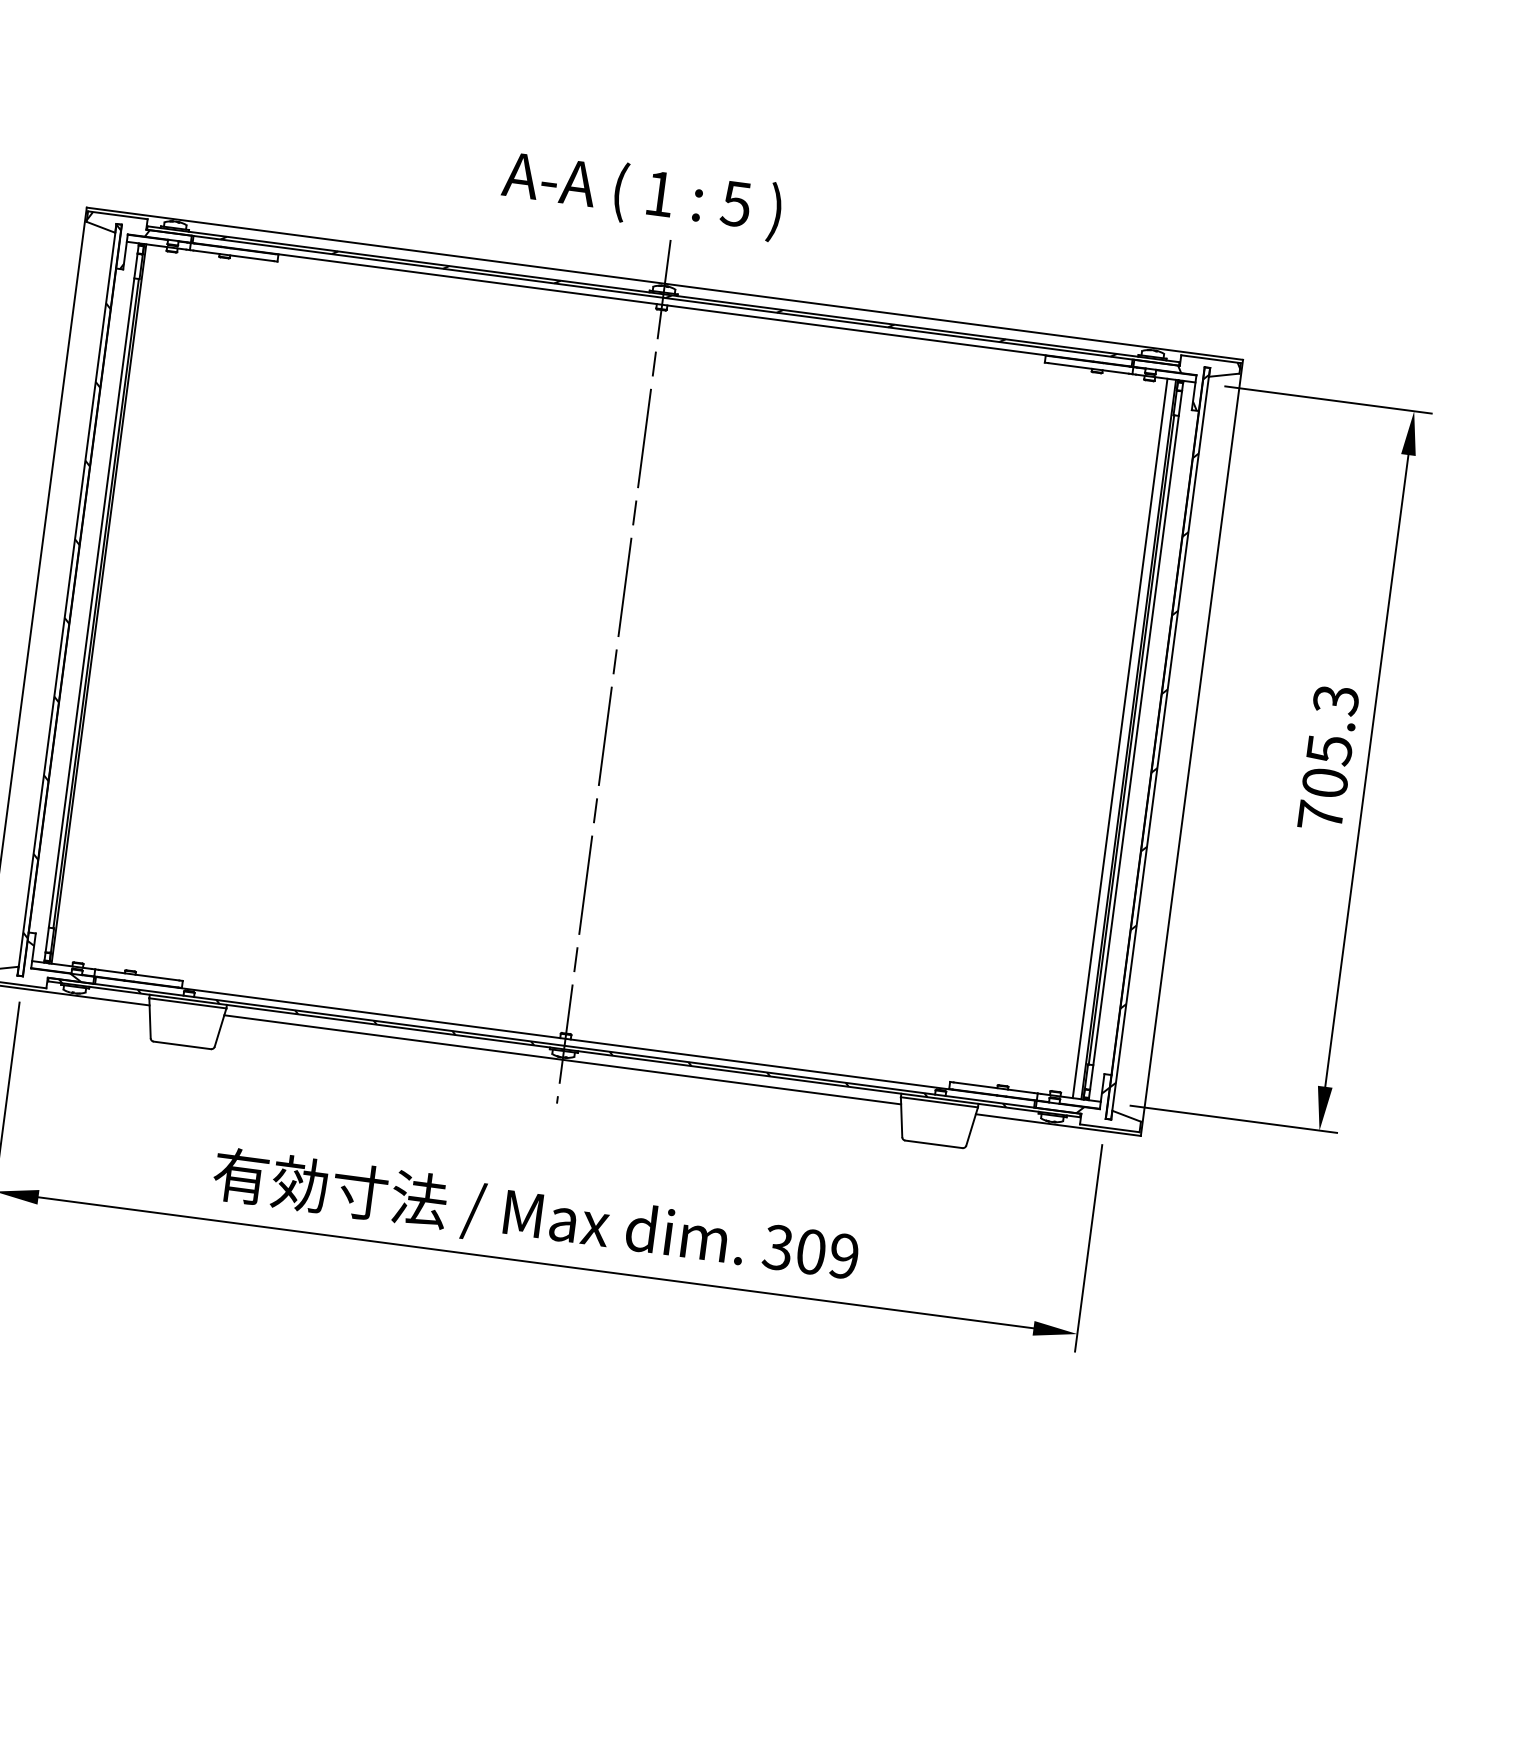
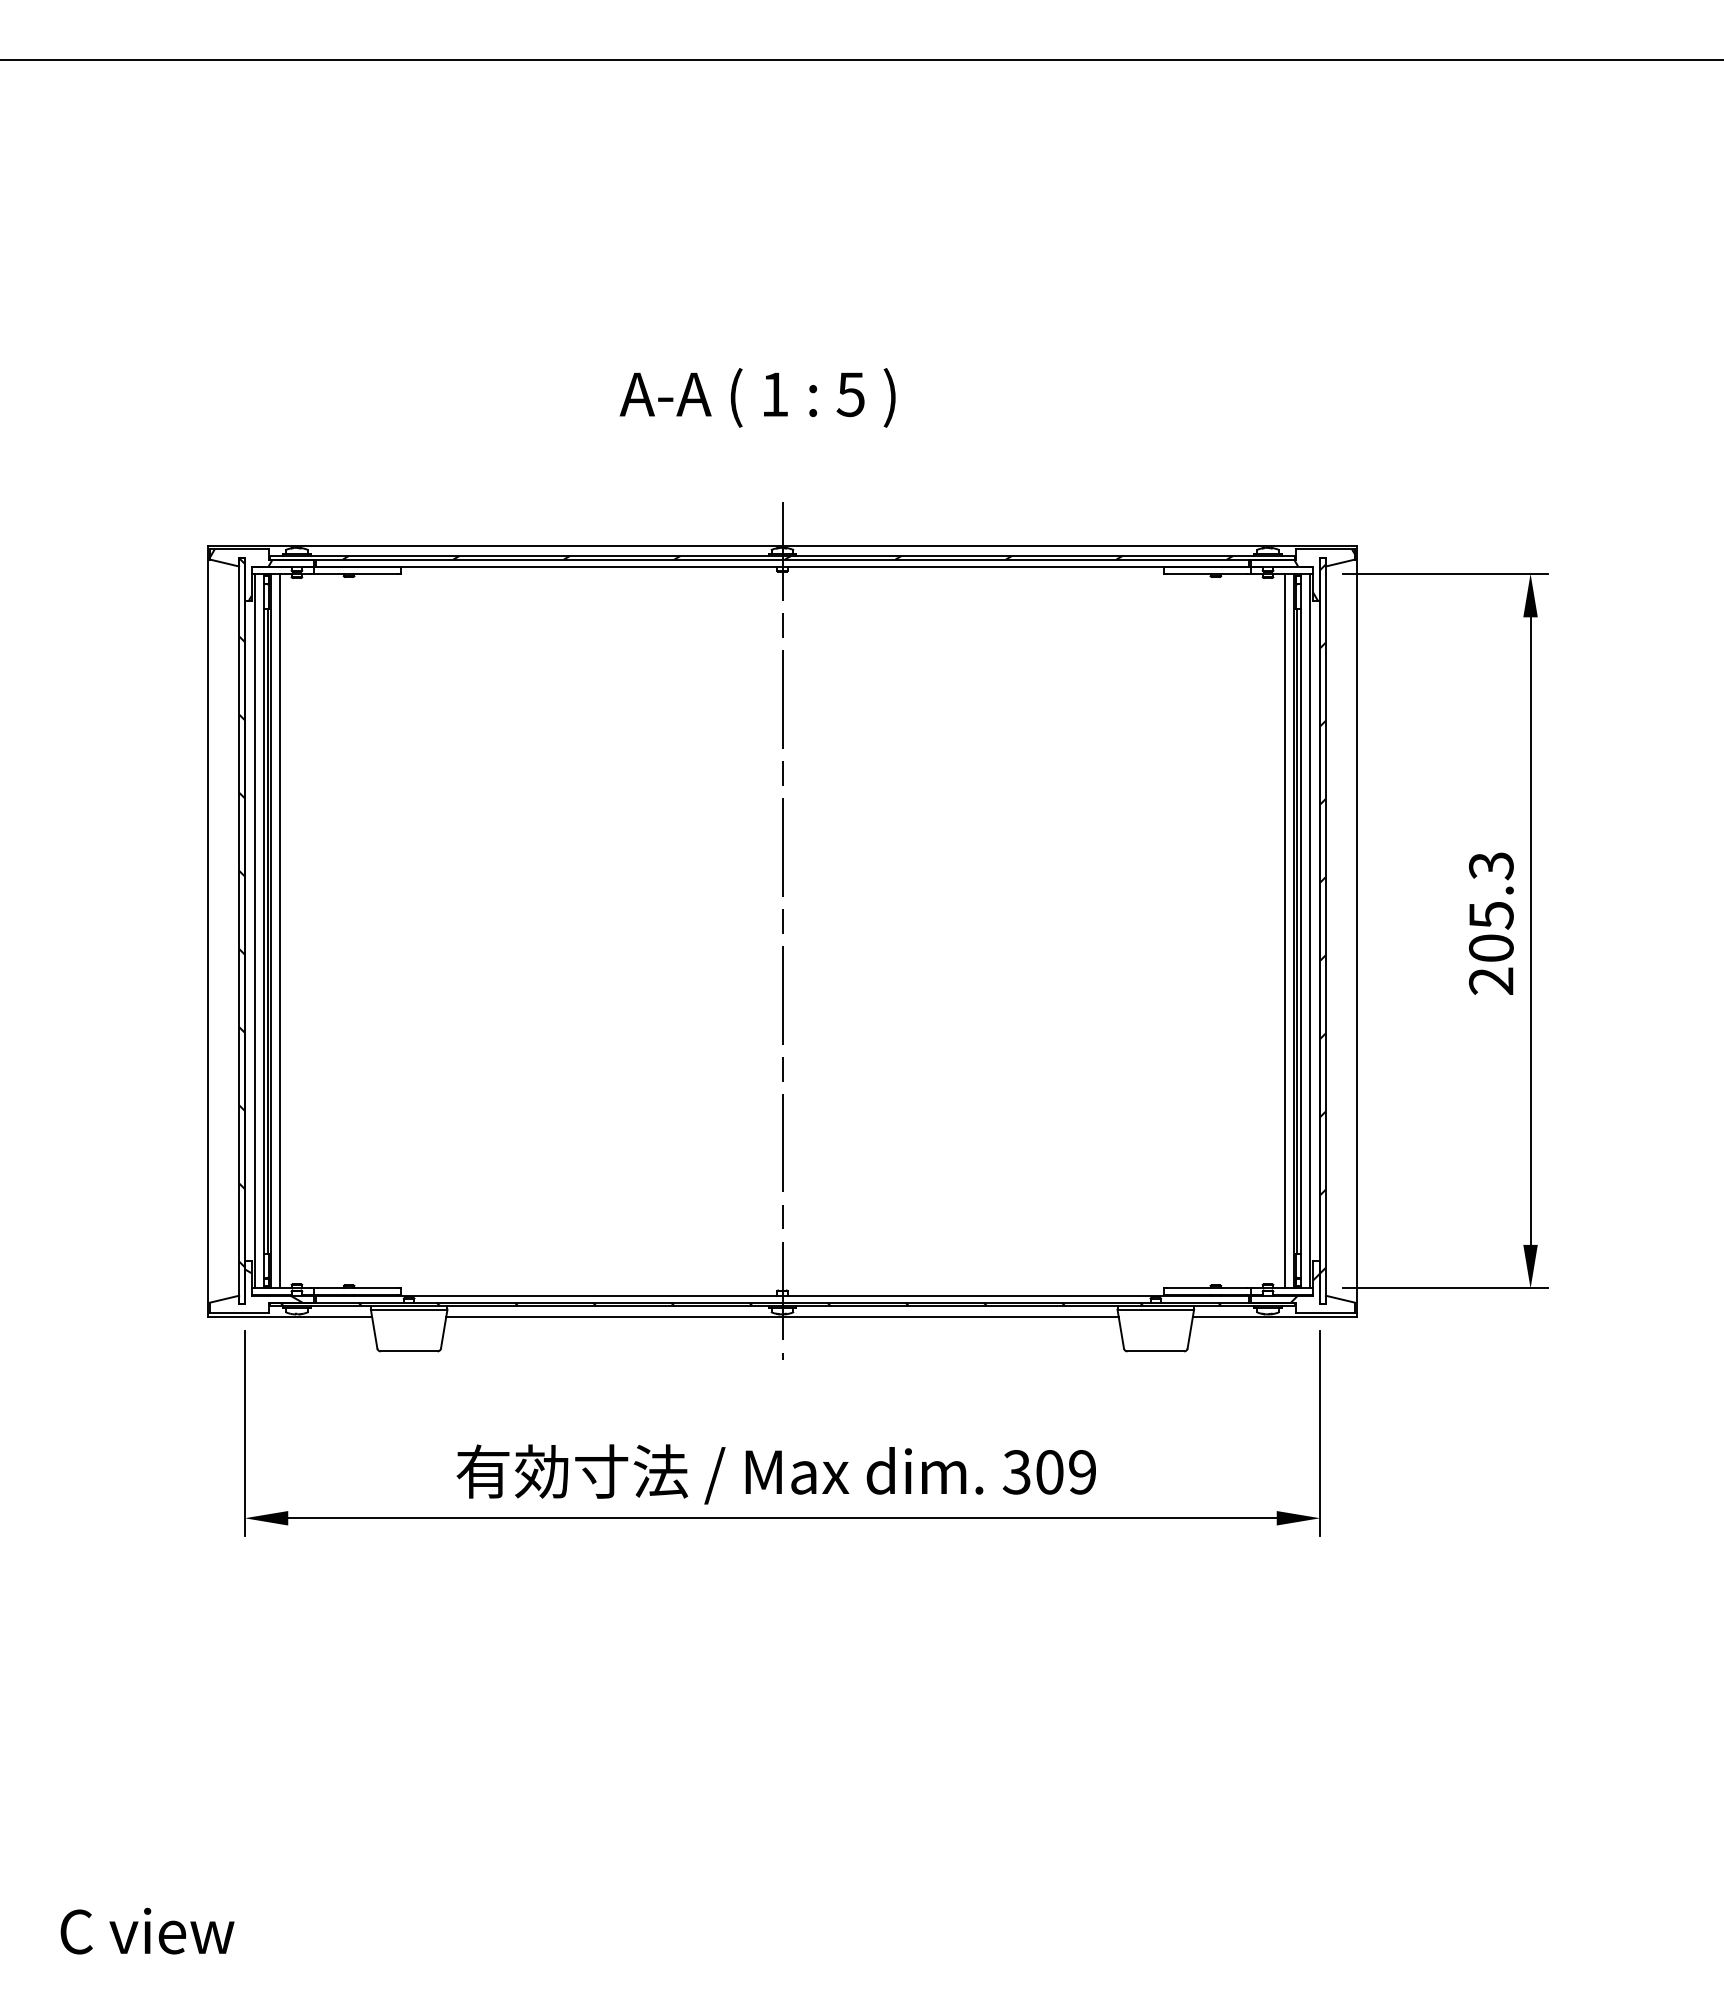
text: (641, 194) -> (757, 397), moved
line: (83, 601) -> (255, 930), added
line: (107, 604) -> (279, 930), added
line: (1144, 741) -> (1309, 930), added
text: (1320, 815) -> (1491, 980), 705.3 -> 205.3

